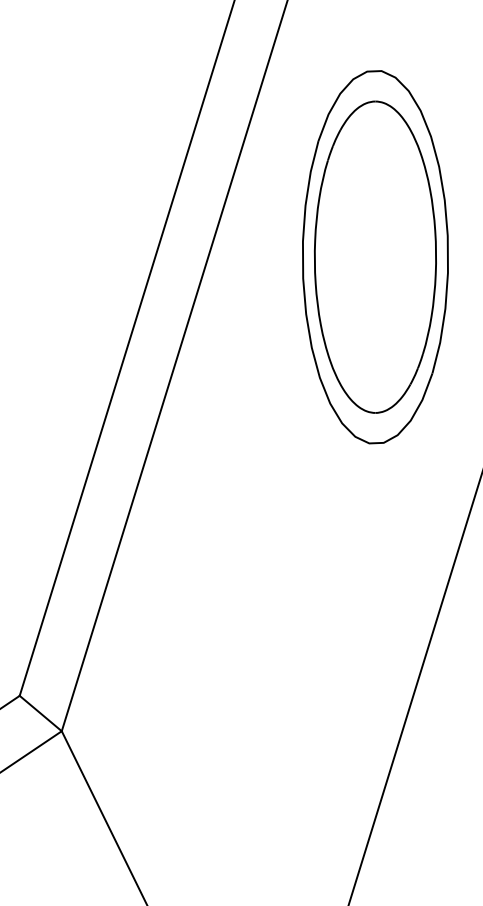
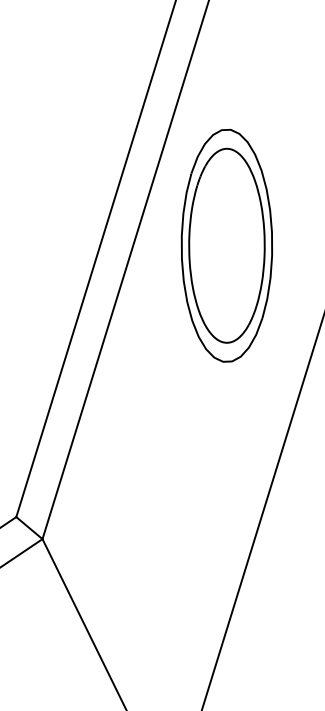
part: (374, 256) -> (226, 245), moved

